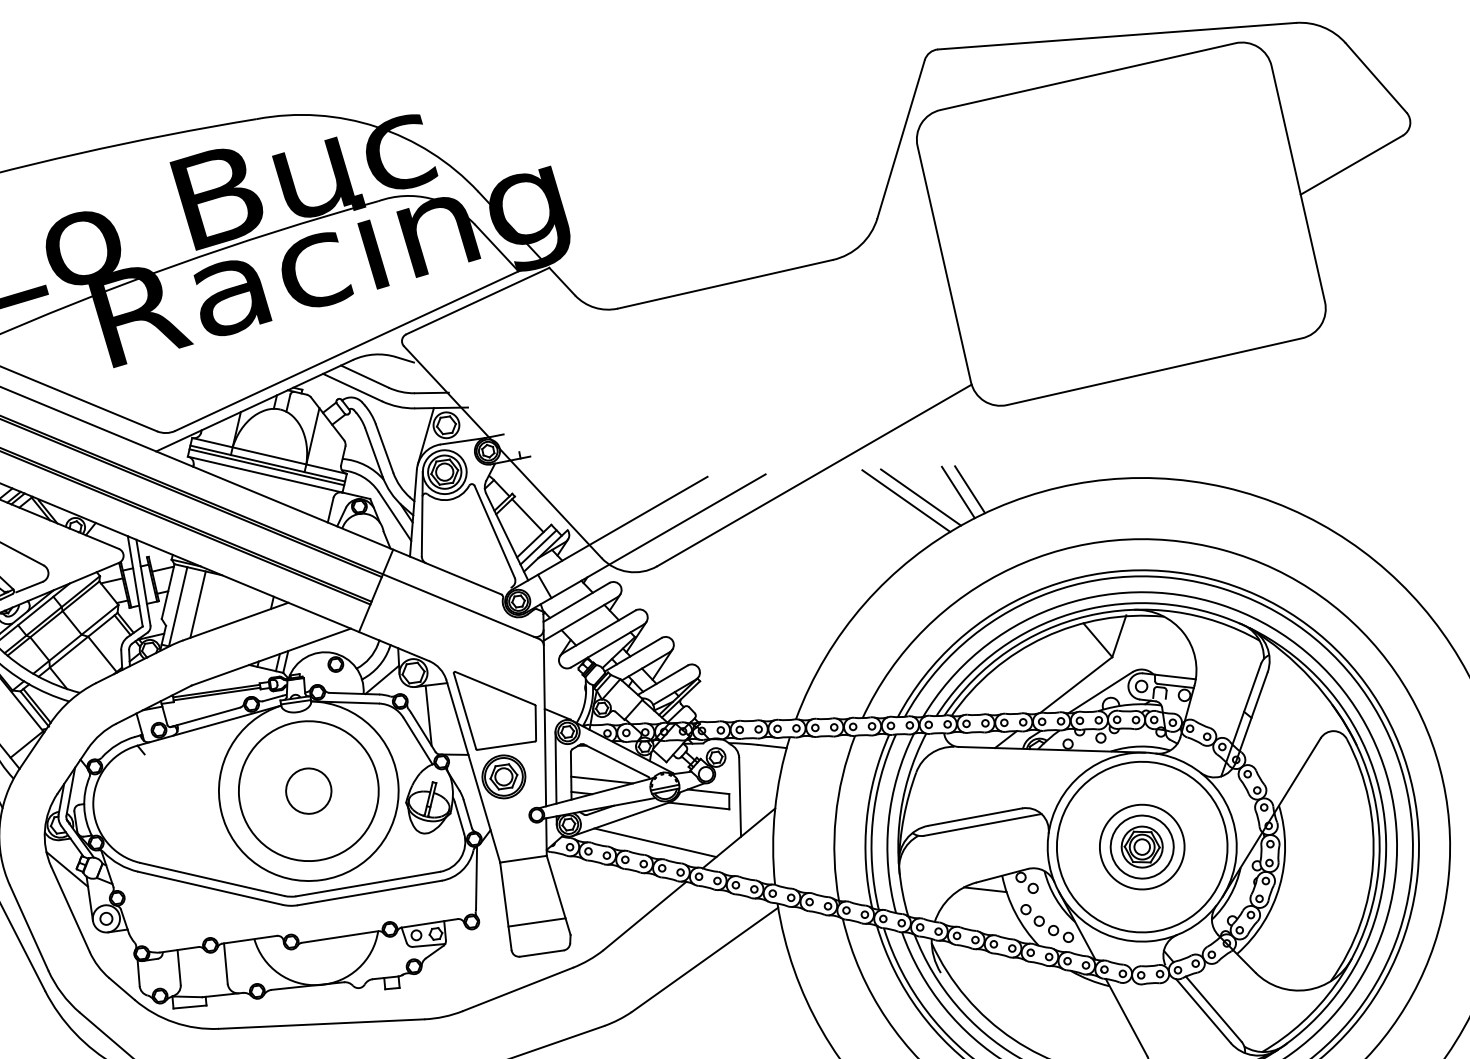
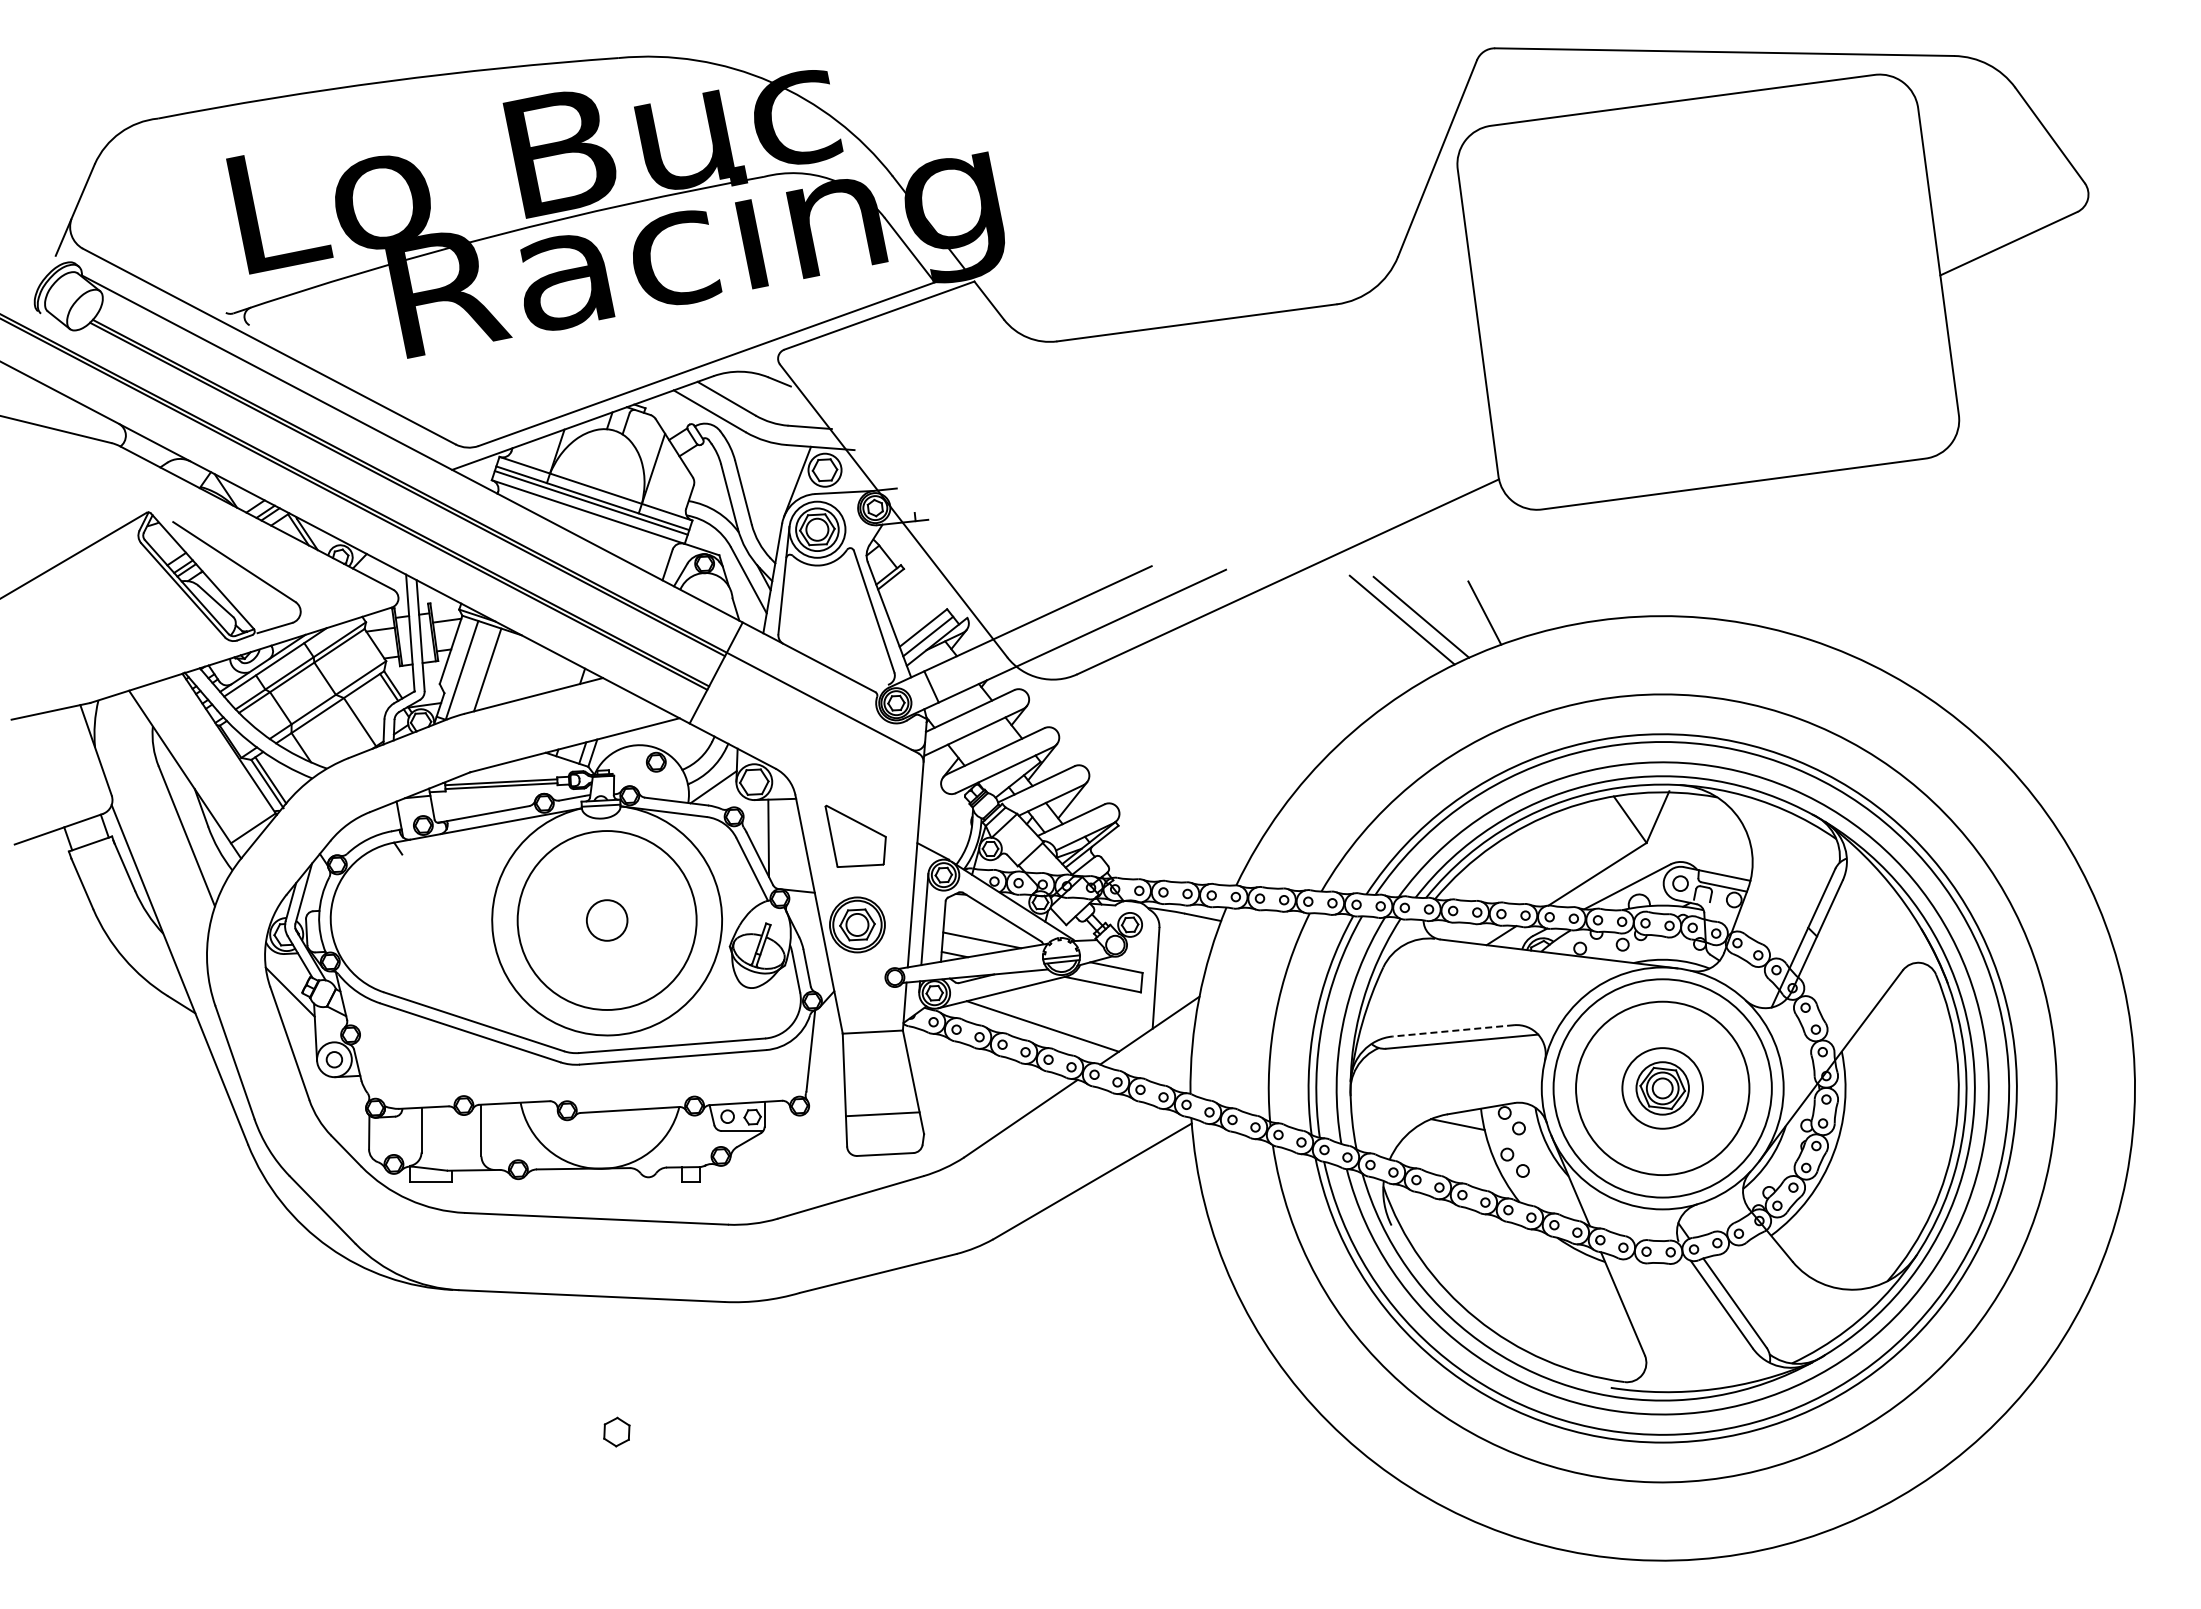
line: (958, 491) -> (1469, 614), removed
line: (528, 515) -> (918, 594), removed
part: (496, 708) -> (855, 836), size x0.6
circle: (309, 791) -> (607, 920), size x0.7
line: (975, 816) -> (1453, 1030), solid -> dashed
circle: (1142, 847) -> (1662, 1088), size x1.6
part: (1061, 933) -> (1549, 1189), removed

